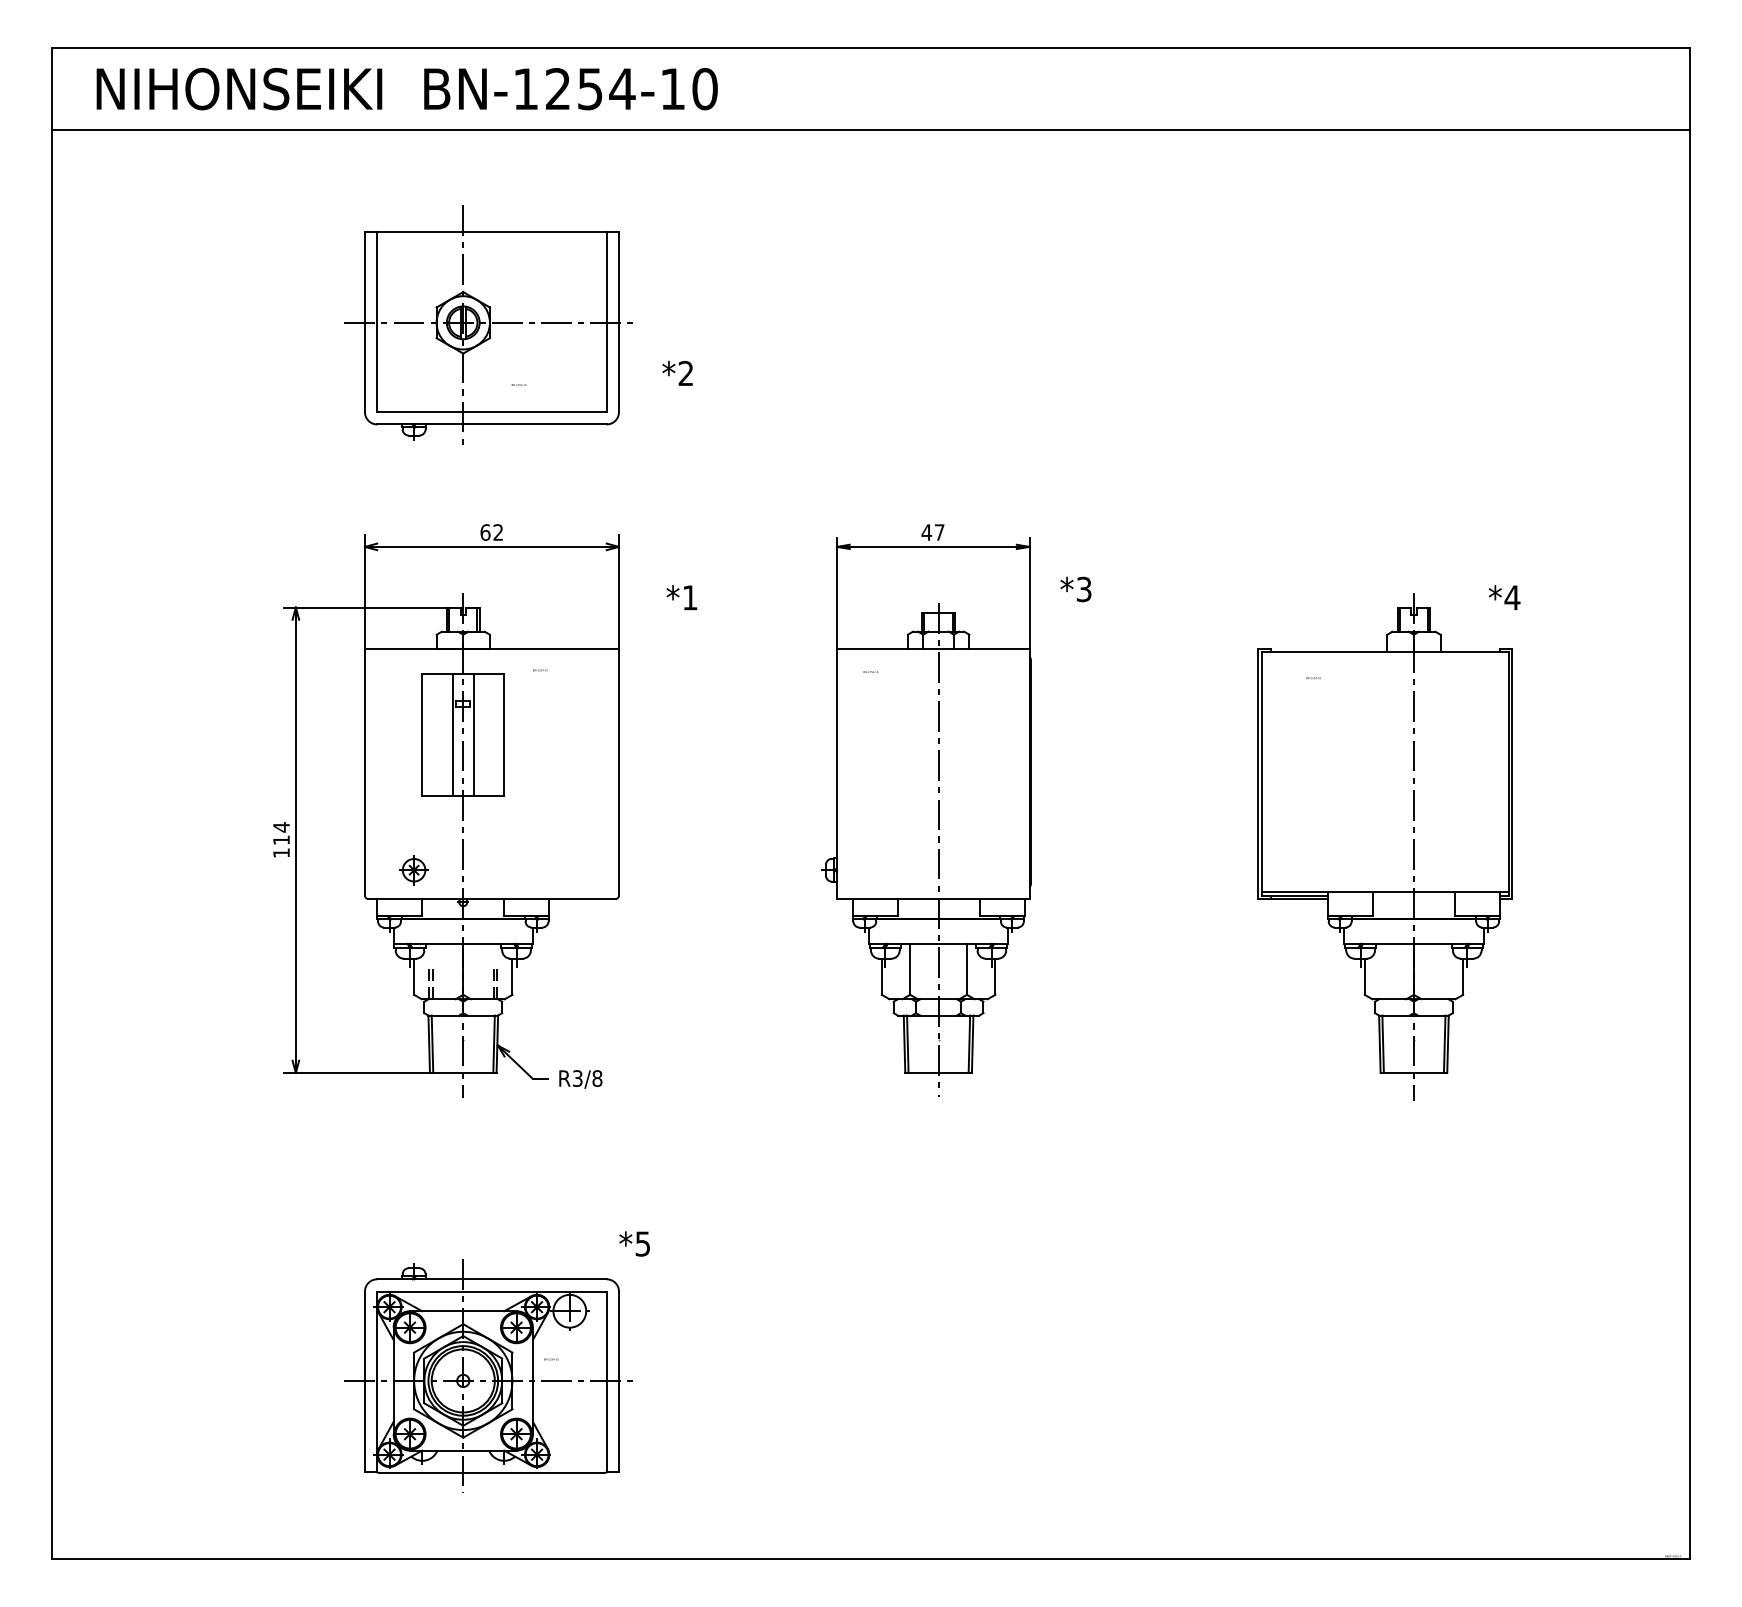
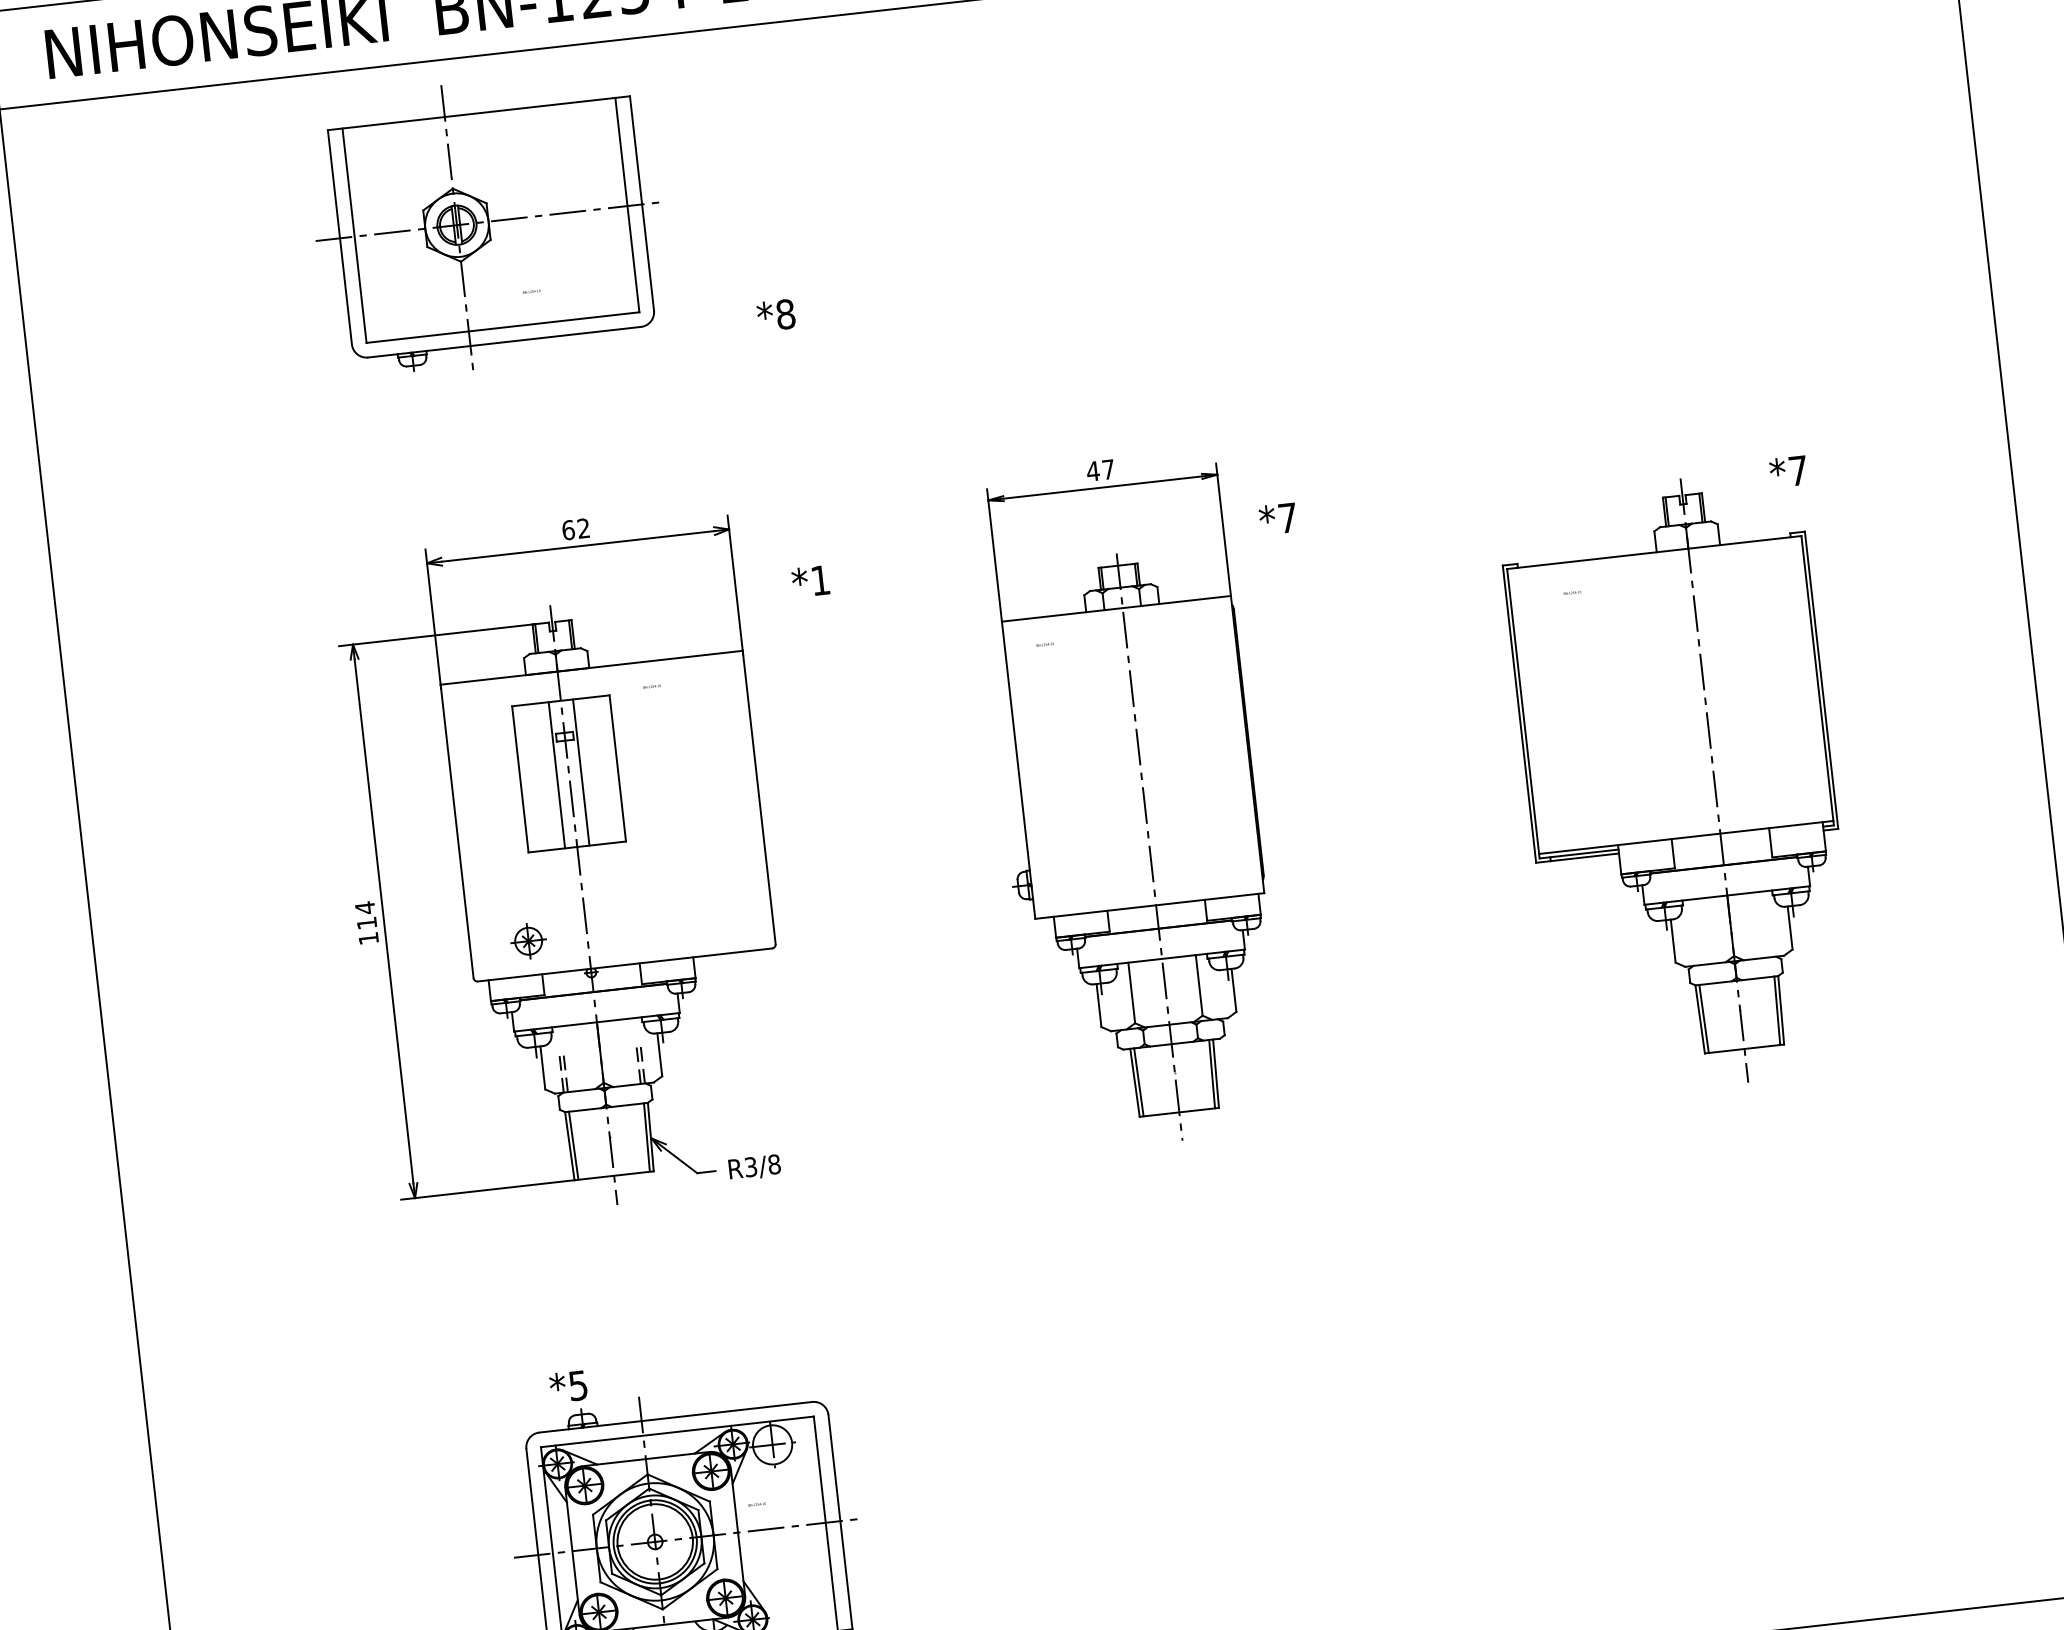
part: (488, 324) -> (487, 223), moved
text: (685, 373) -> (785, 314), *2 -> *8
text: (1084, 589) -> (1288, 518), *3 -> *7
text: (1512, 597) -> (1798, 470), *4 -> *7
text: (634, 1243) -> (568, 1386), moved

